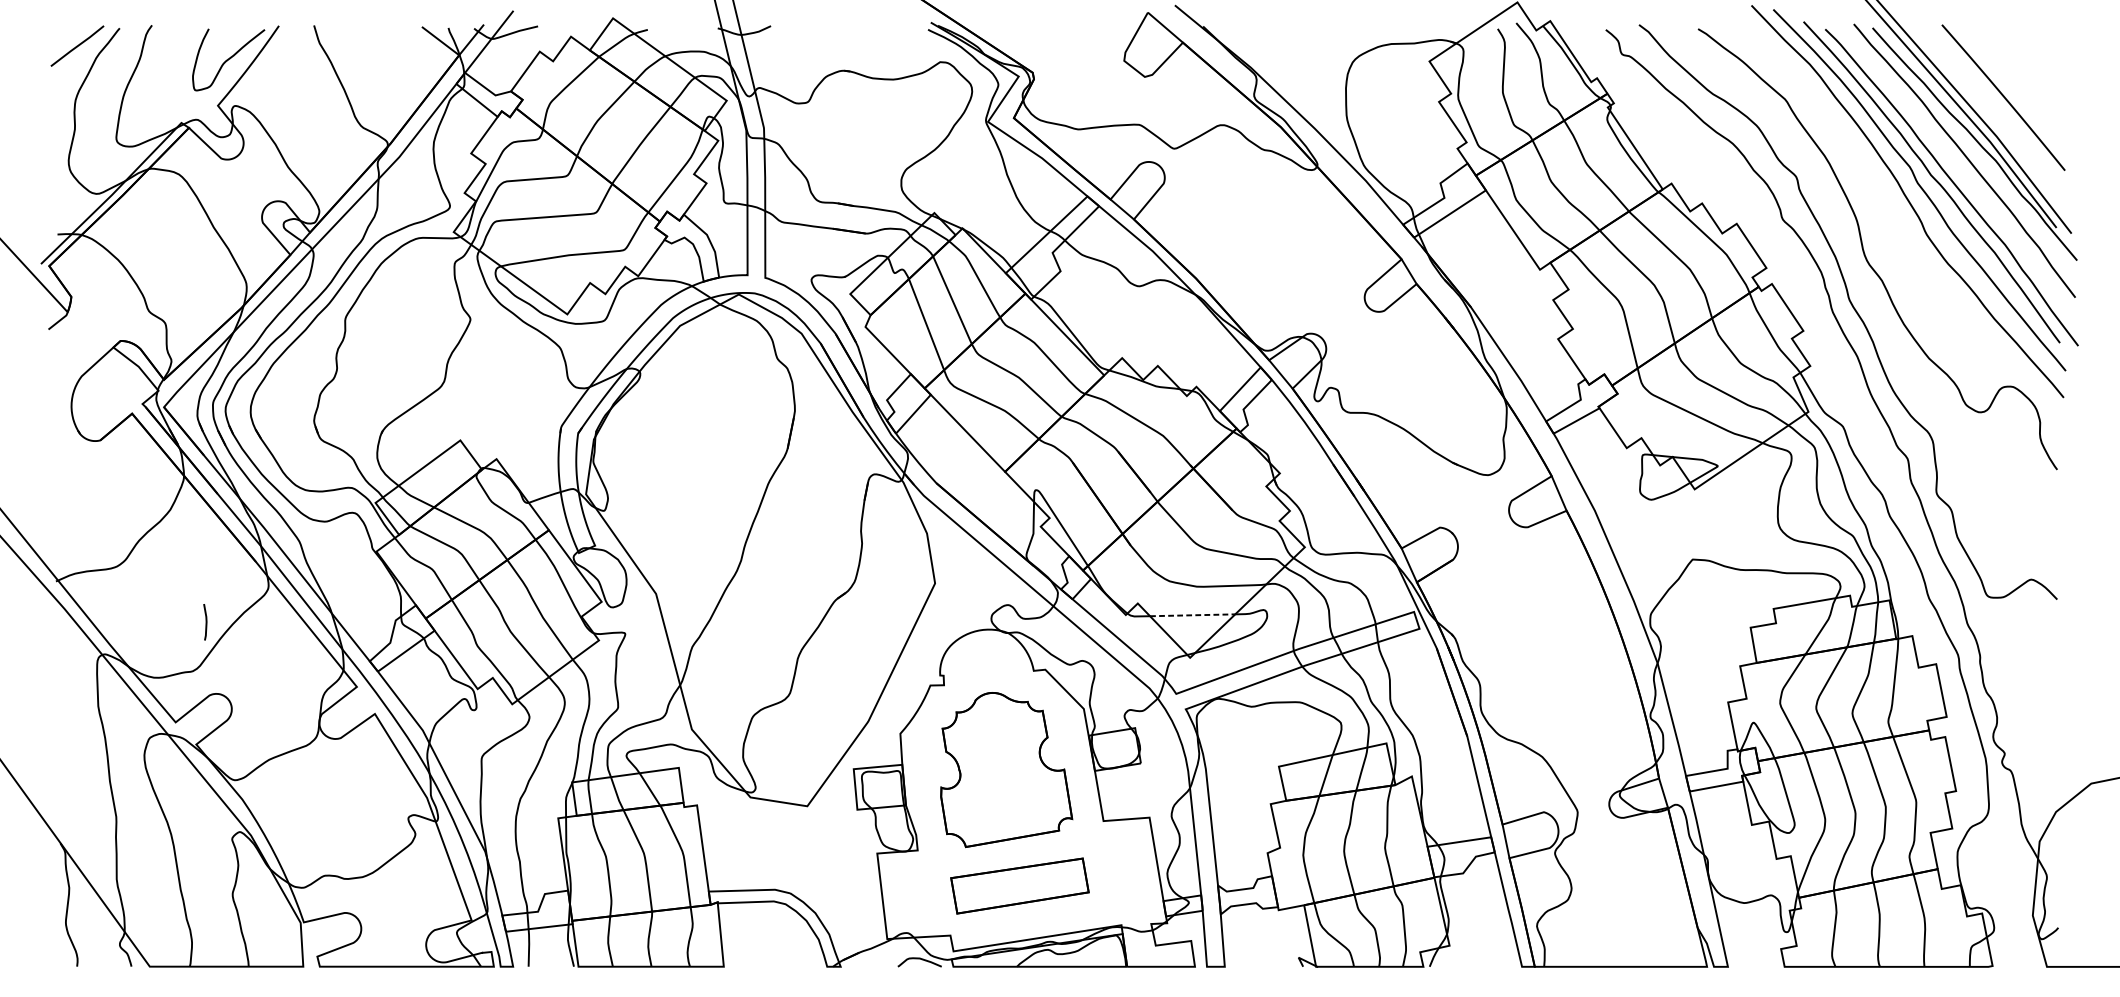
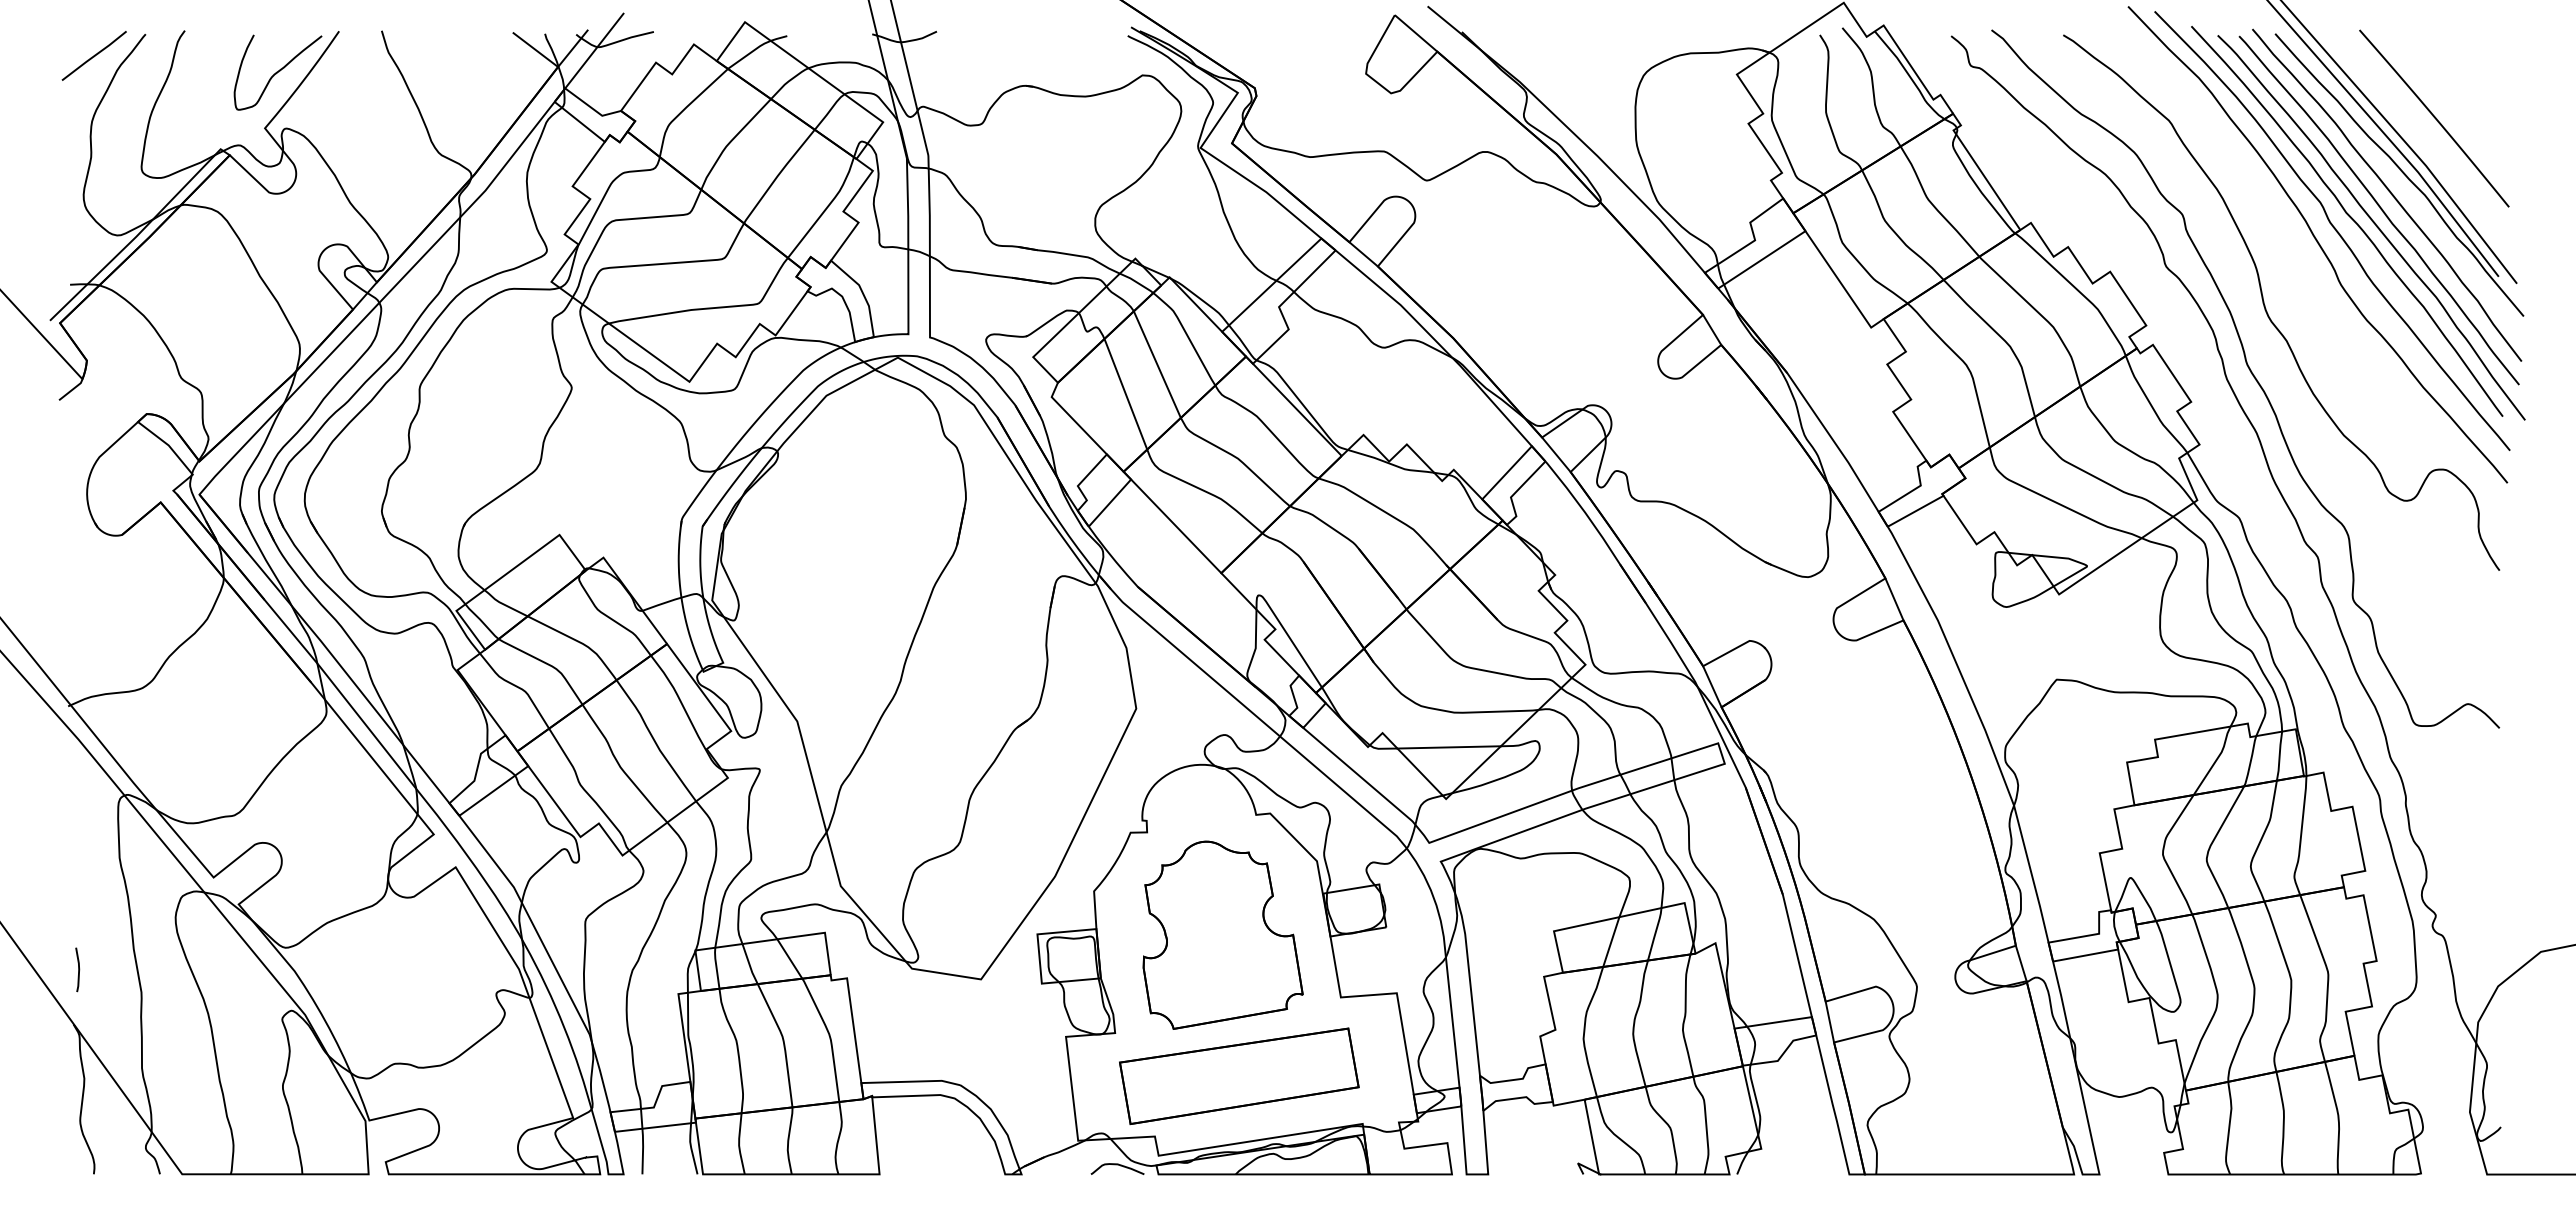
curve: (1958, 171) -> (2379, 208), added
line: (1192, 615) -> (1449, 747), dashed -> solid
line: (206, 621) -> (78, 969), moved
part: (1020, 886) -> (1239, 1076), size x1.43

